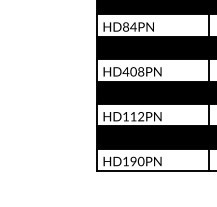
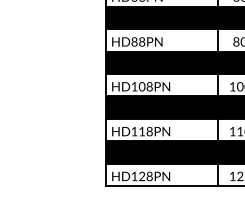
text: (132, 26) -> (141, 41), HD84PN -> HD88PN
text: (125, 71) -> (134, 86), HD408PN -> HD108PN
text: (140, 116) -> (149, 131), HD112PN -> HD118PN
text: (137, 161) -> (146, 176), HD190PN -> HD128PN

